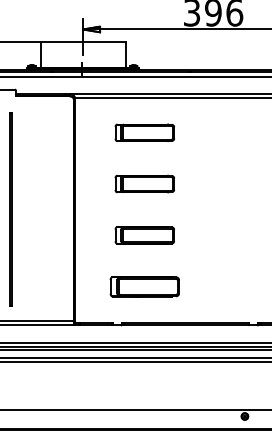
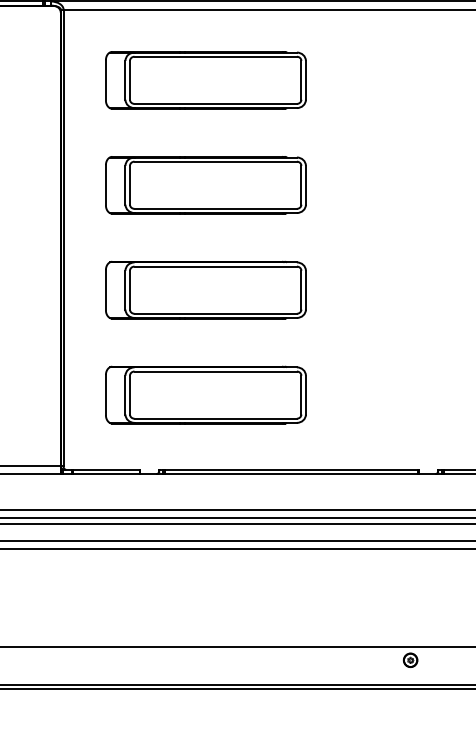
part: (144, 132) -> (205, 79), size x1.67
part: (144, 183) -> (205, 184), size x1.67
part: (144, 235) -> (205, 290), size x1.67
part: (144, 286) -> (205, 394), size x1.43

